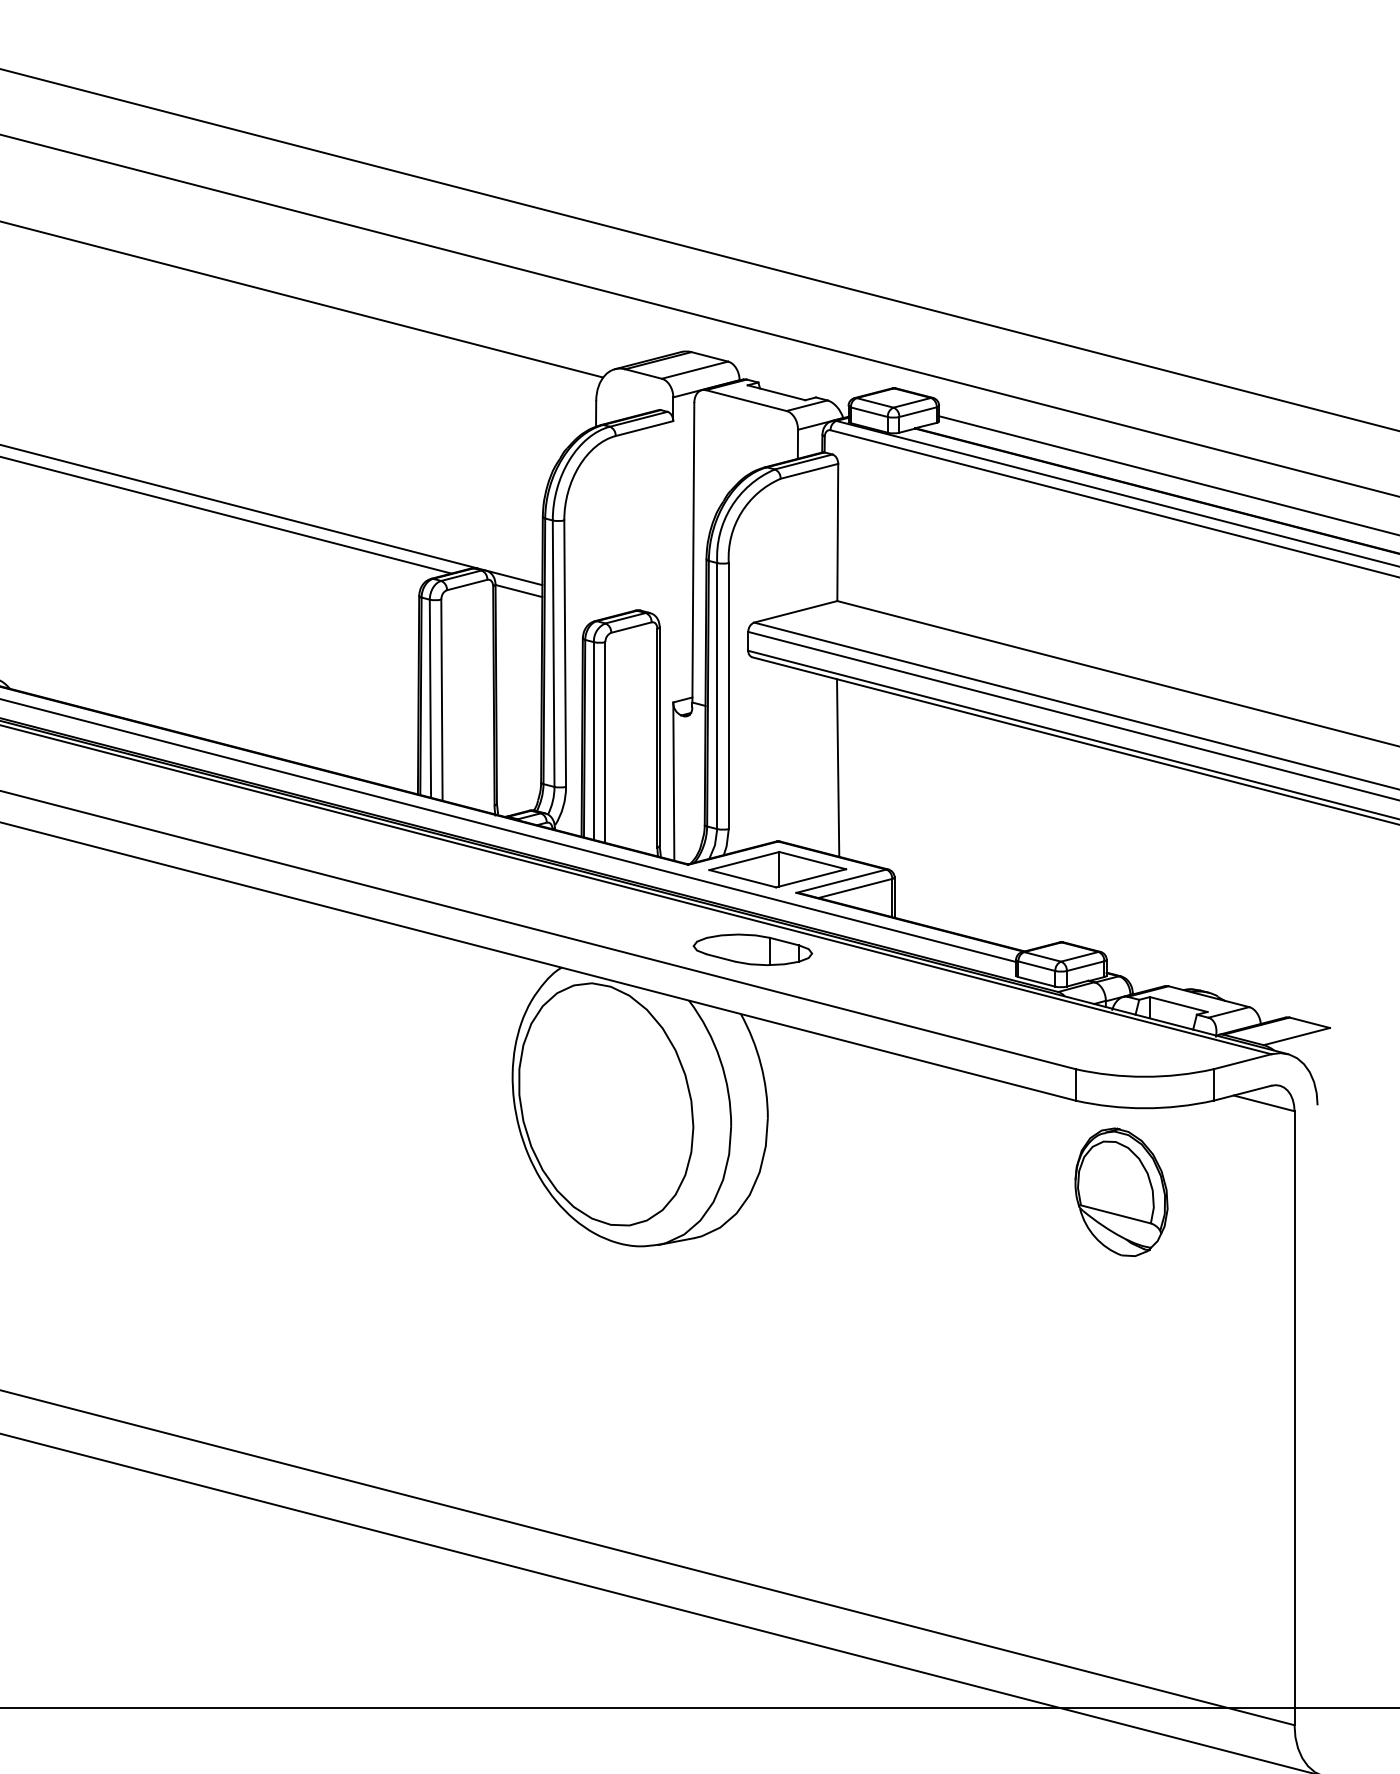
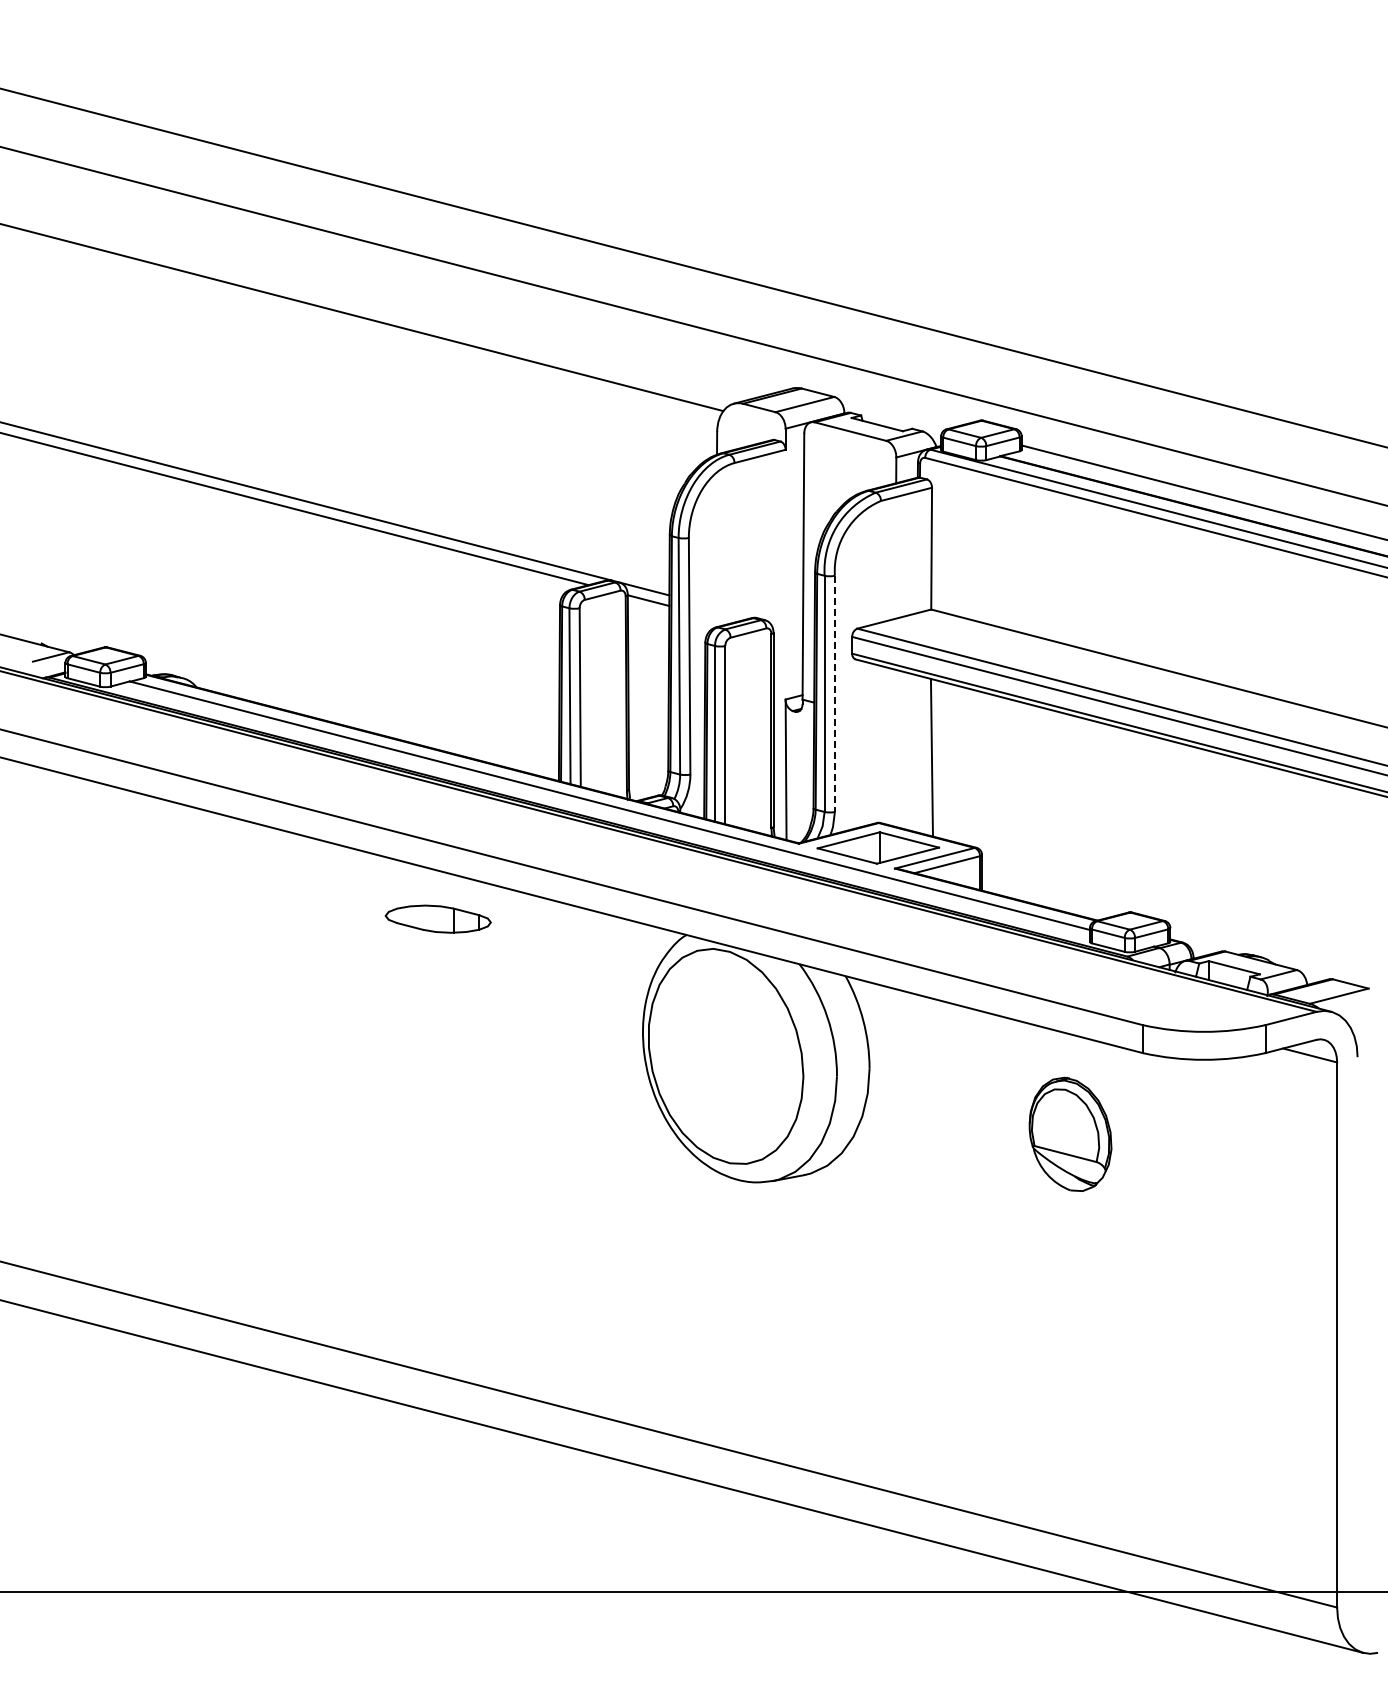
line: (728, 696) -> (834, 694), solid -> dashed
part: (752, 949) -> (437, 918), moved
part: (1121, 1191) -> (1070, 1133), moved

